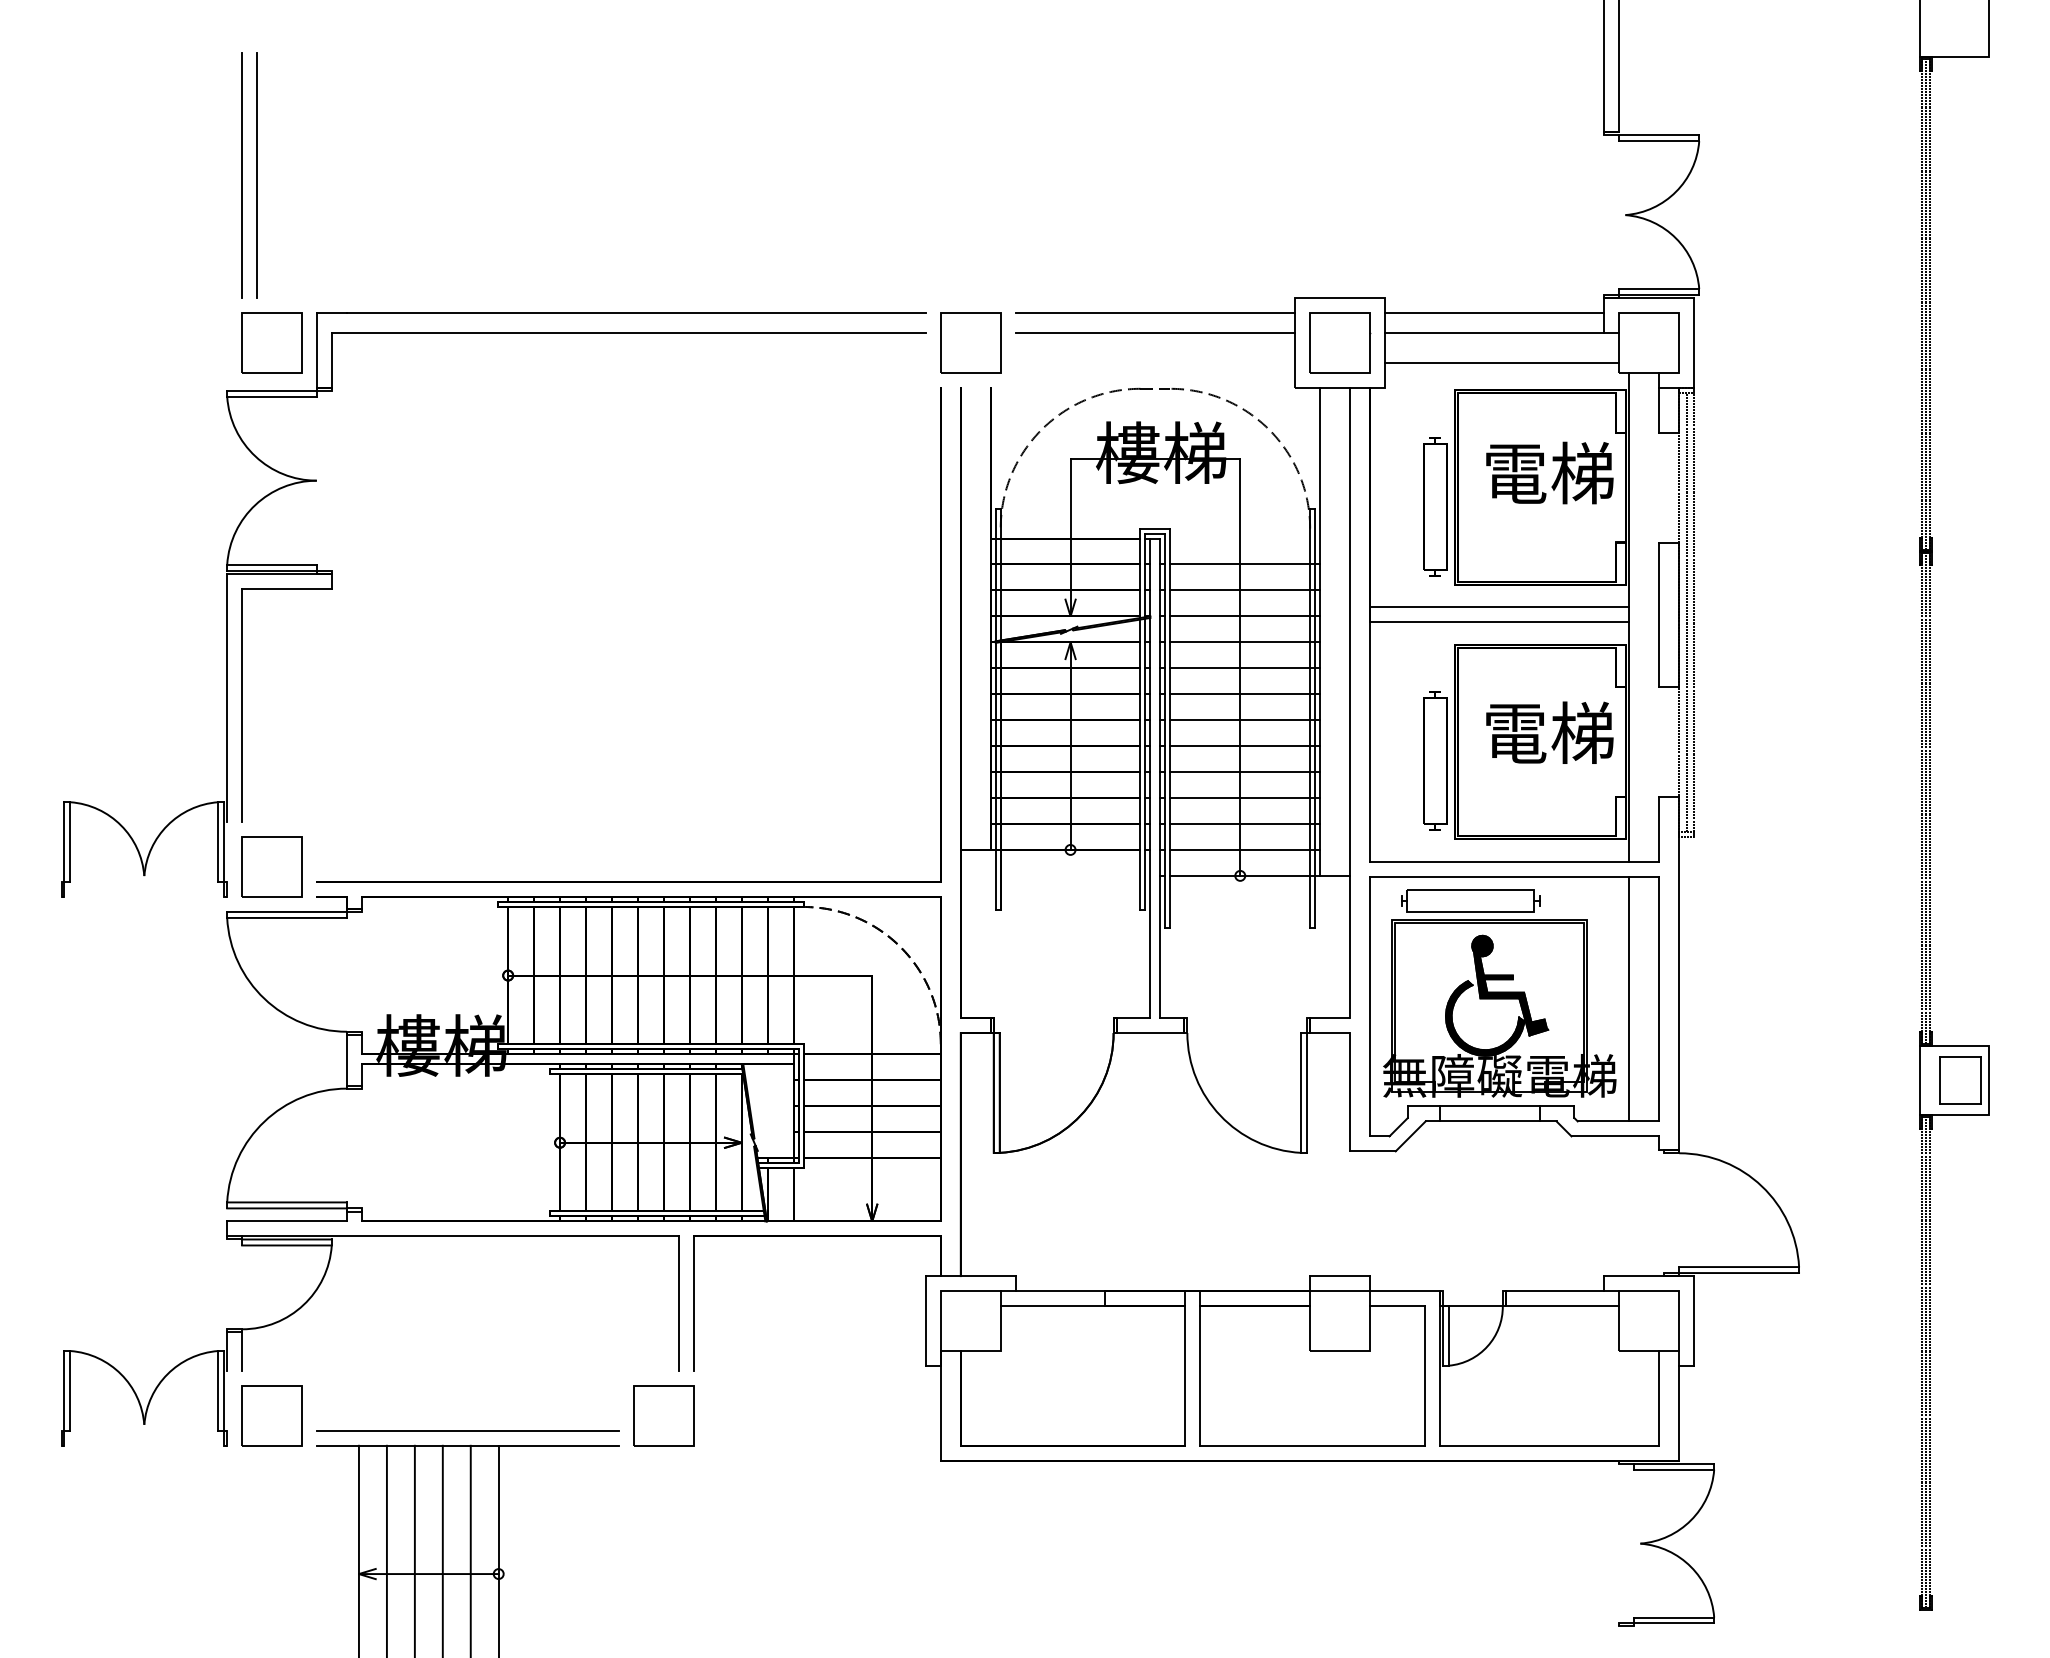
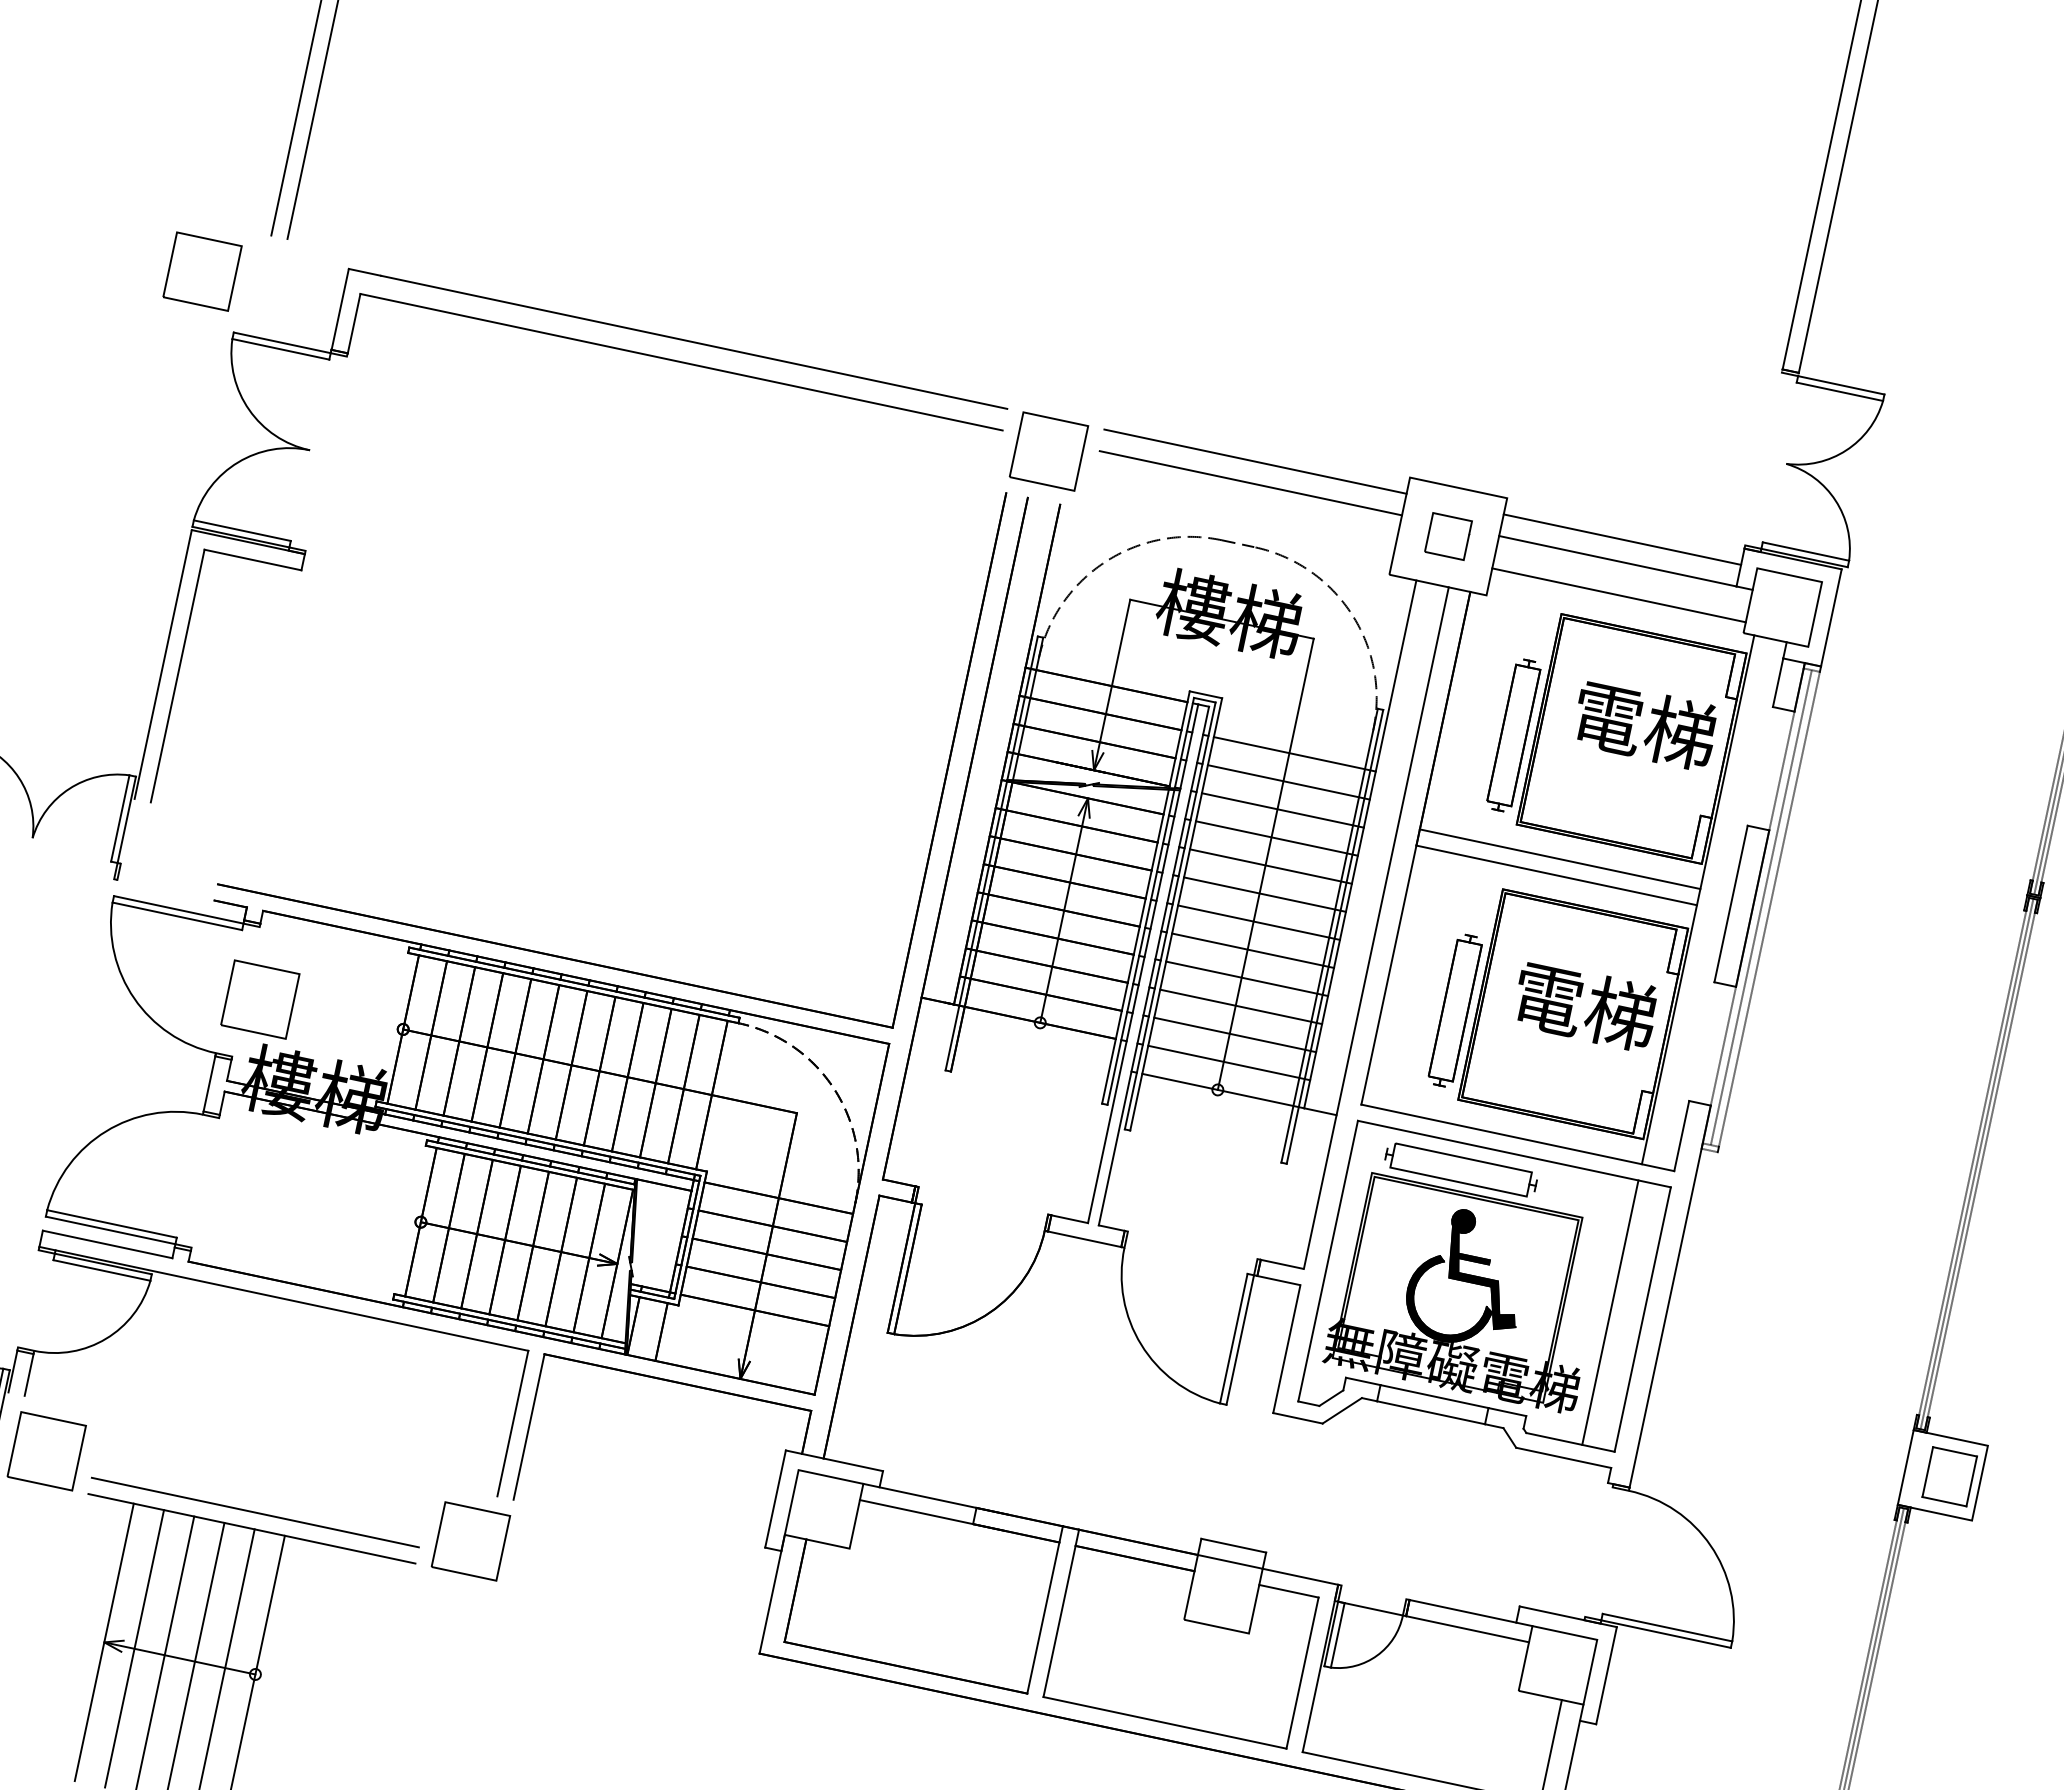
part: (271, 342) -> (201, 271), moved
part: (1340, 342) -> (1448, 536), size x0.6
part: (271, 866) -> (259, 998), moved

